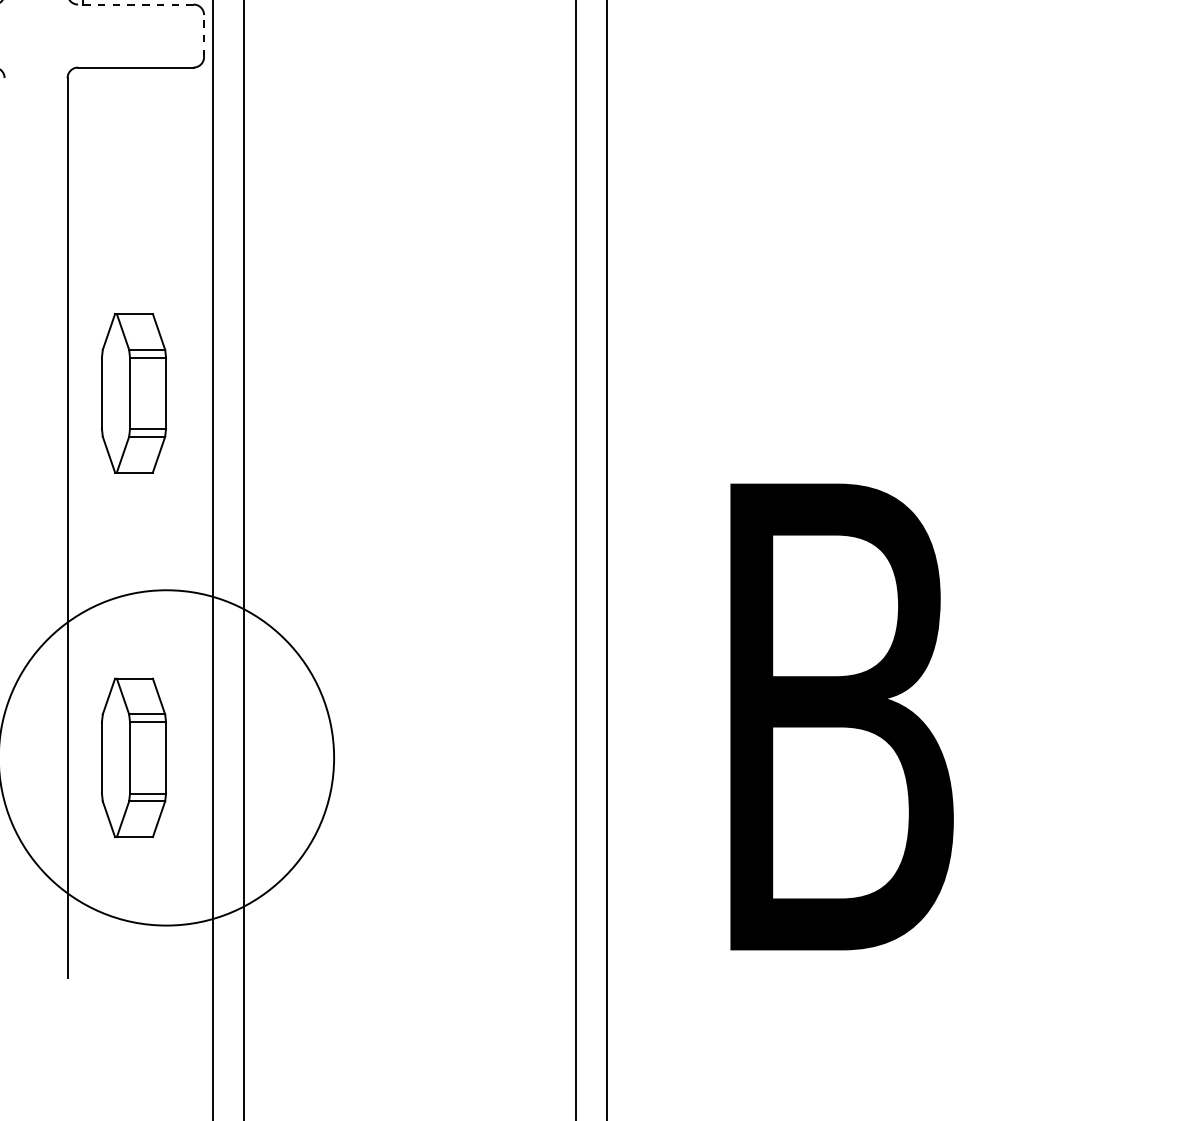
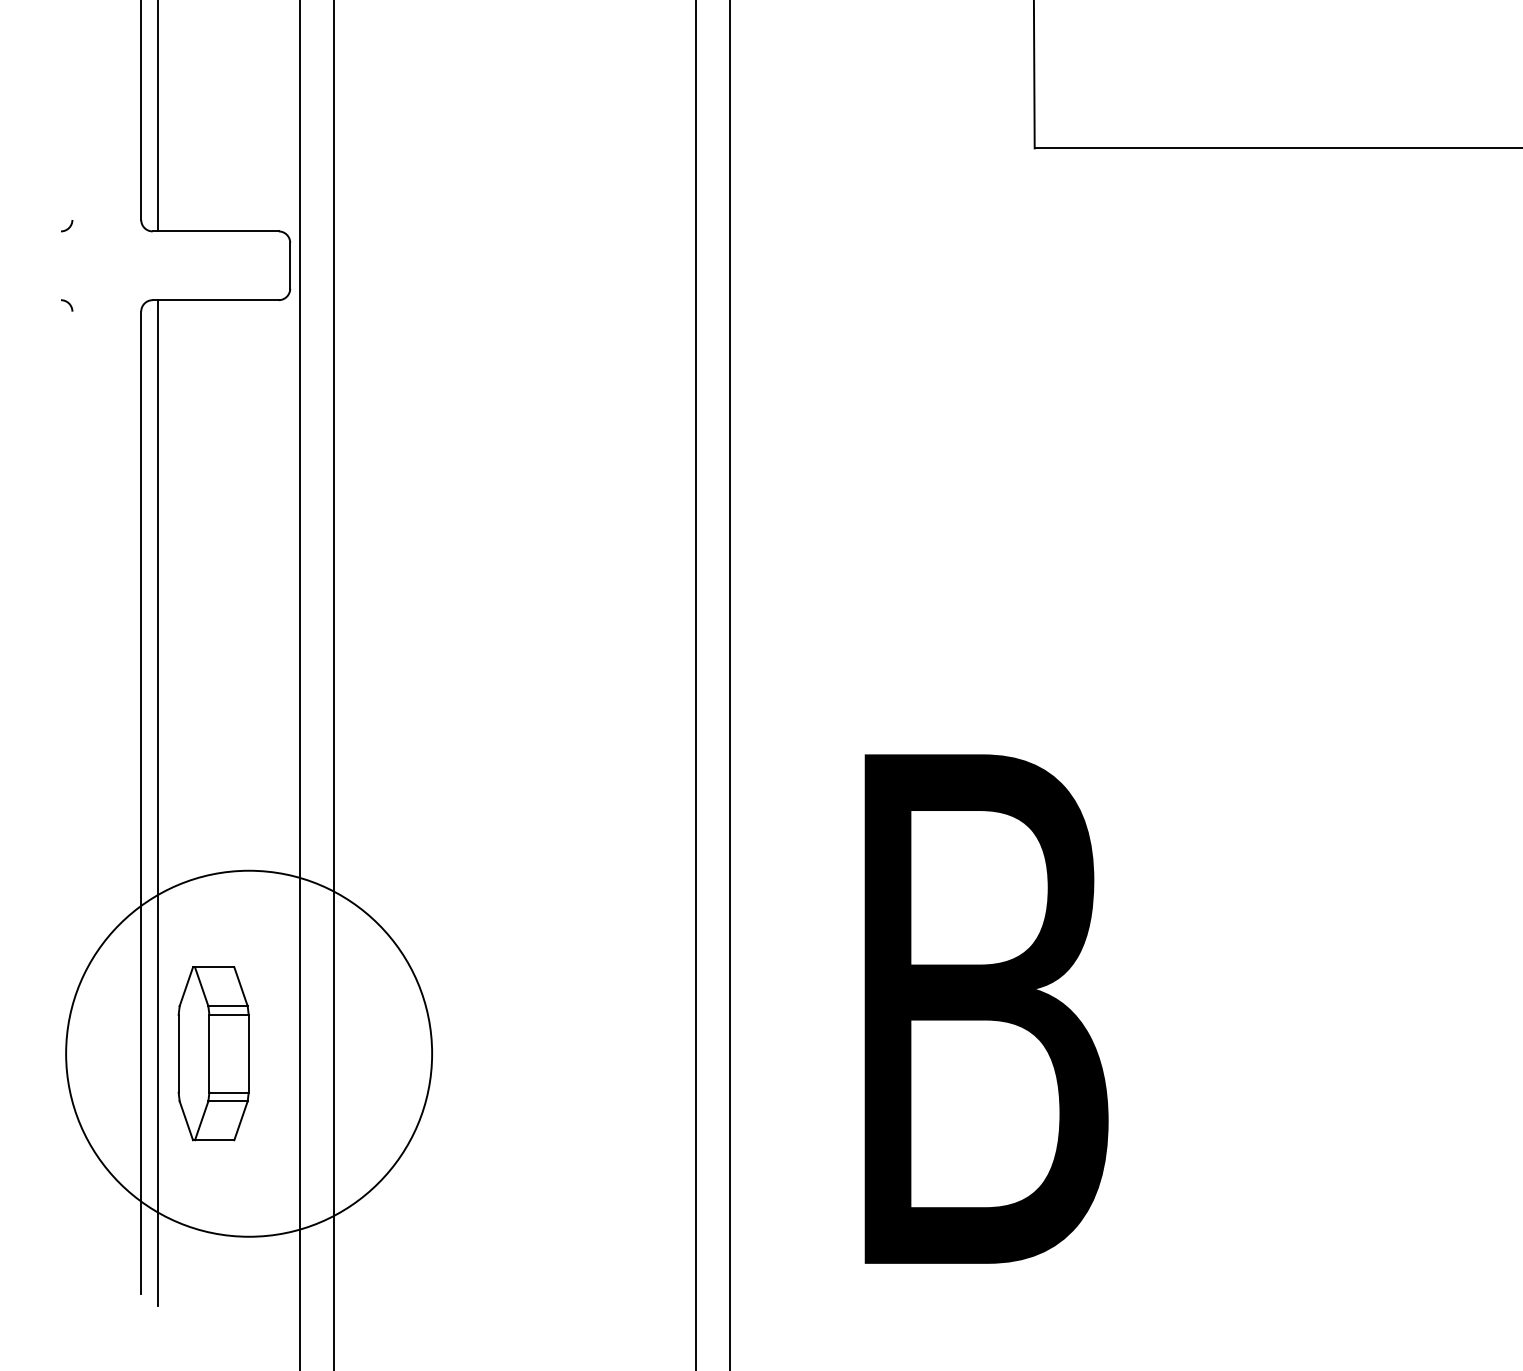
line: (135, 4) -> (215, 231), dashed -> solid
line: (204, 35) -> (290, 265), dashed -> solid
part: (133, 393) -> (213, 655), removed
line: (82, 527) -> (157, 802), added

